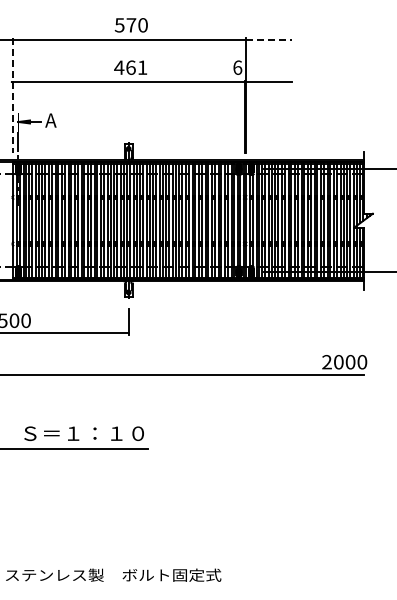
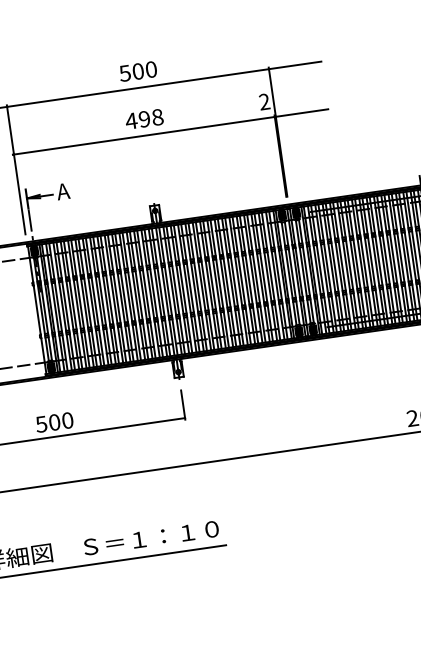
text: (131, 25) -> (138, 71), 570 -> 500
line: (269, 39) -> (295, 65), dashed -> solid
text: (136, 67) -> (150, 118), 461 -> 498
text: (237, 67) -> (264, 101), 6 -> 2
line: (12, 96) -> (16, 170), dashed -> solid

